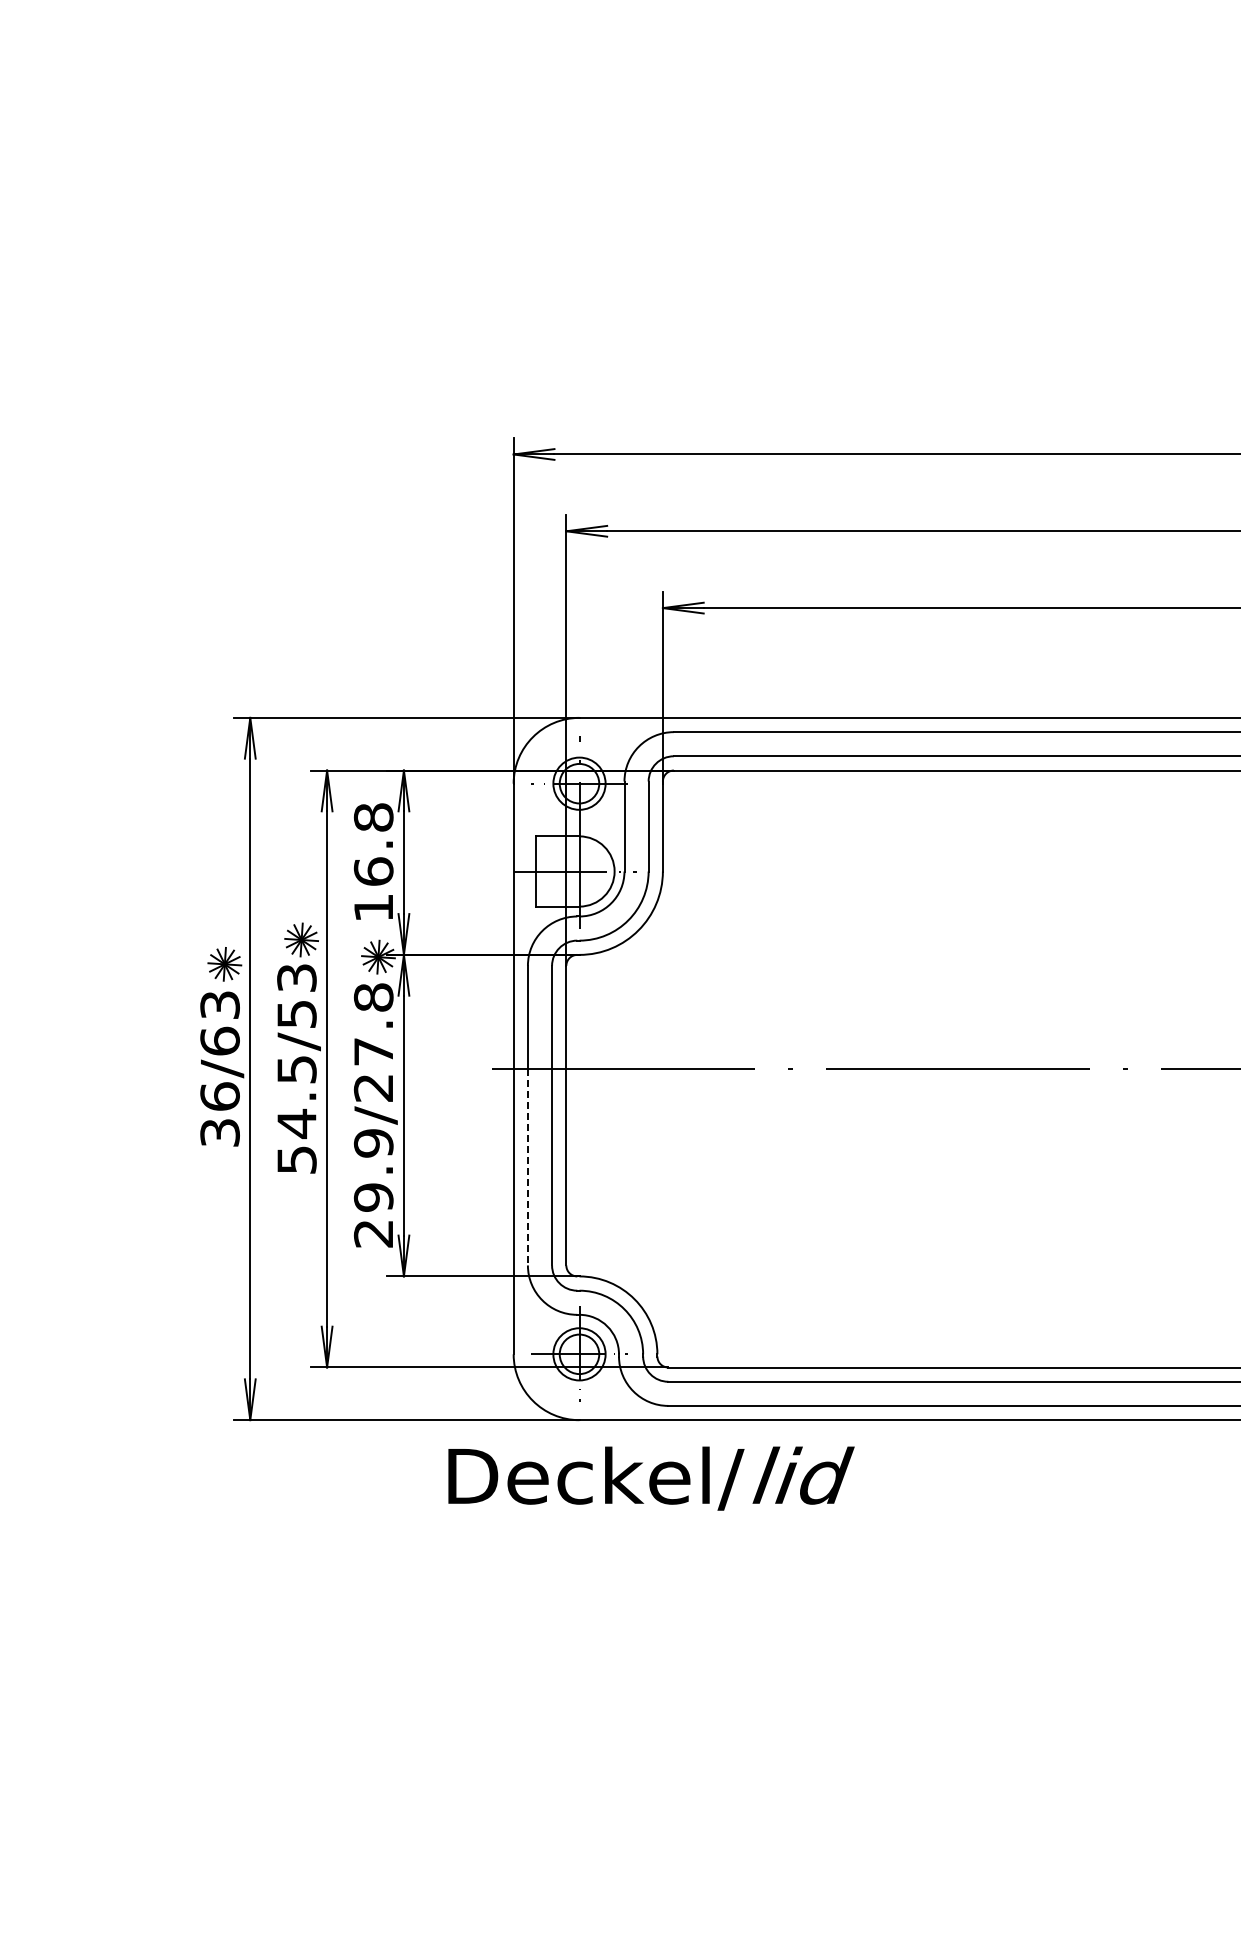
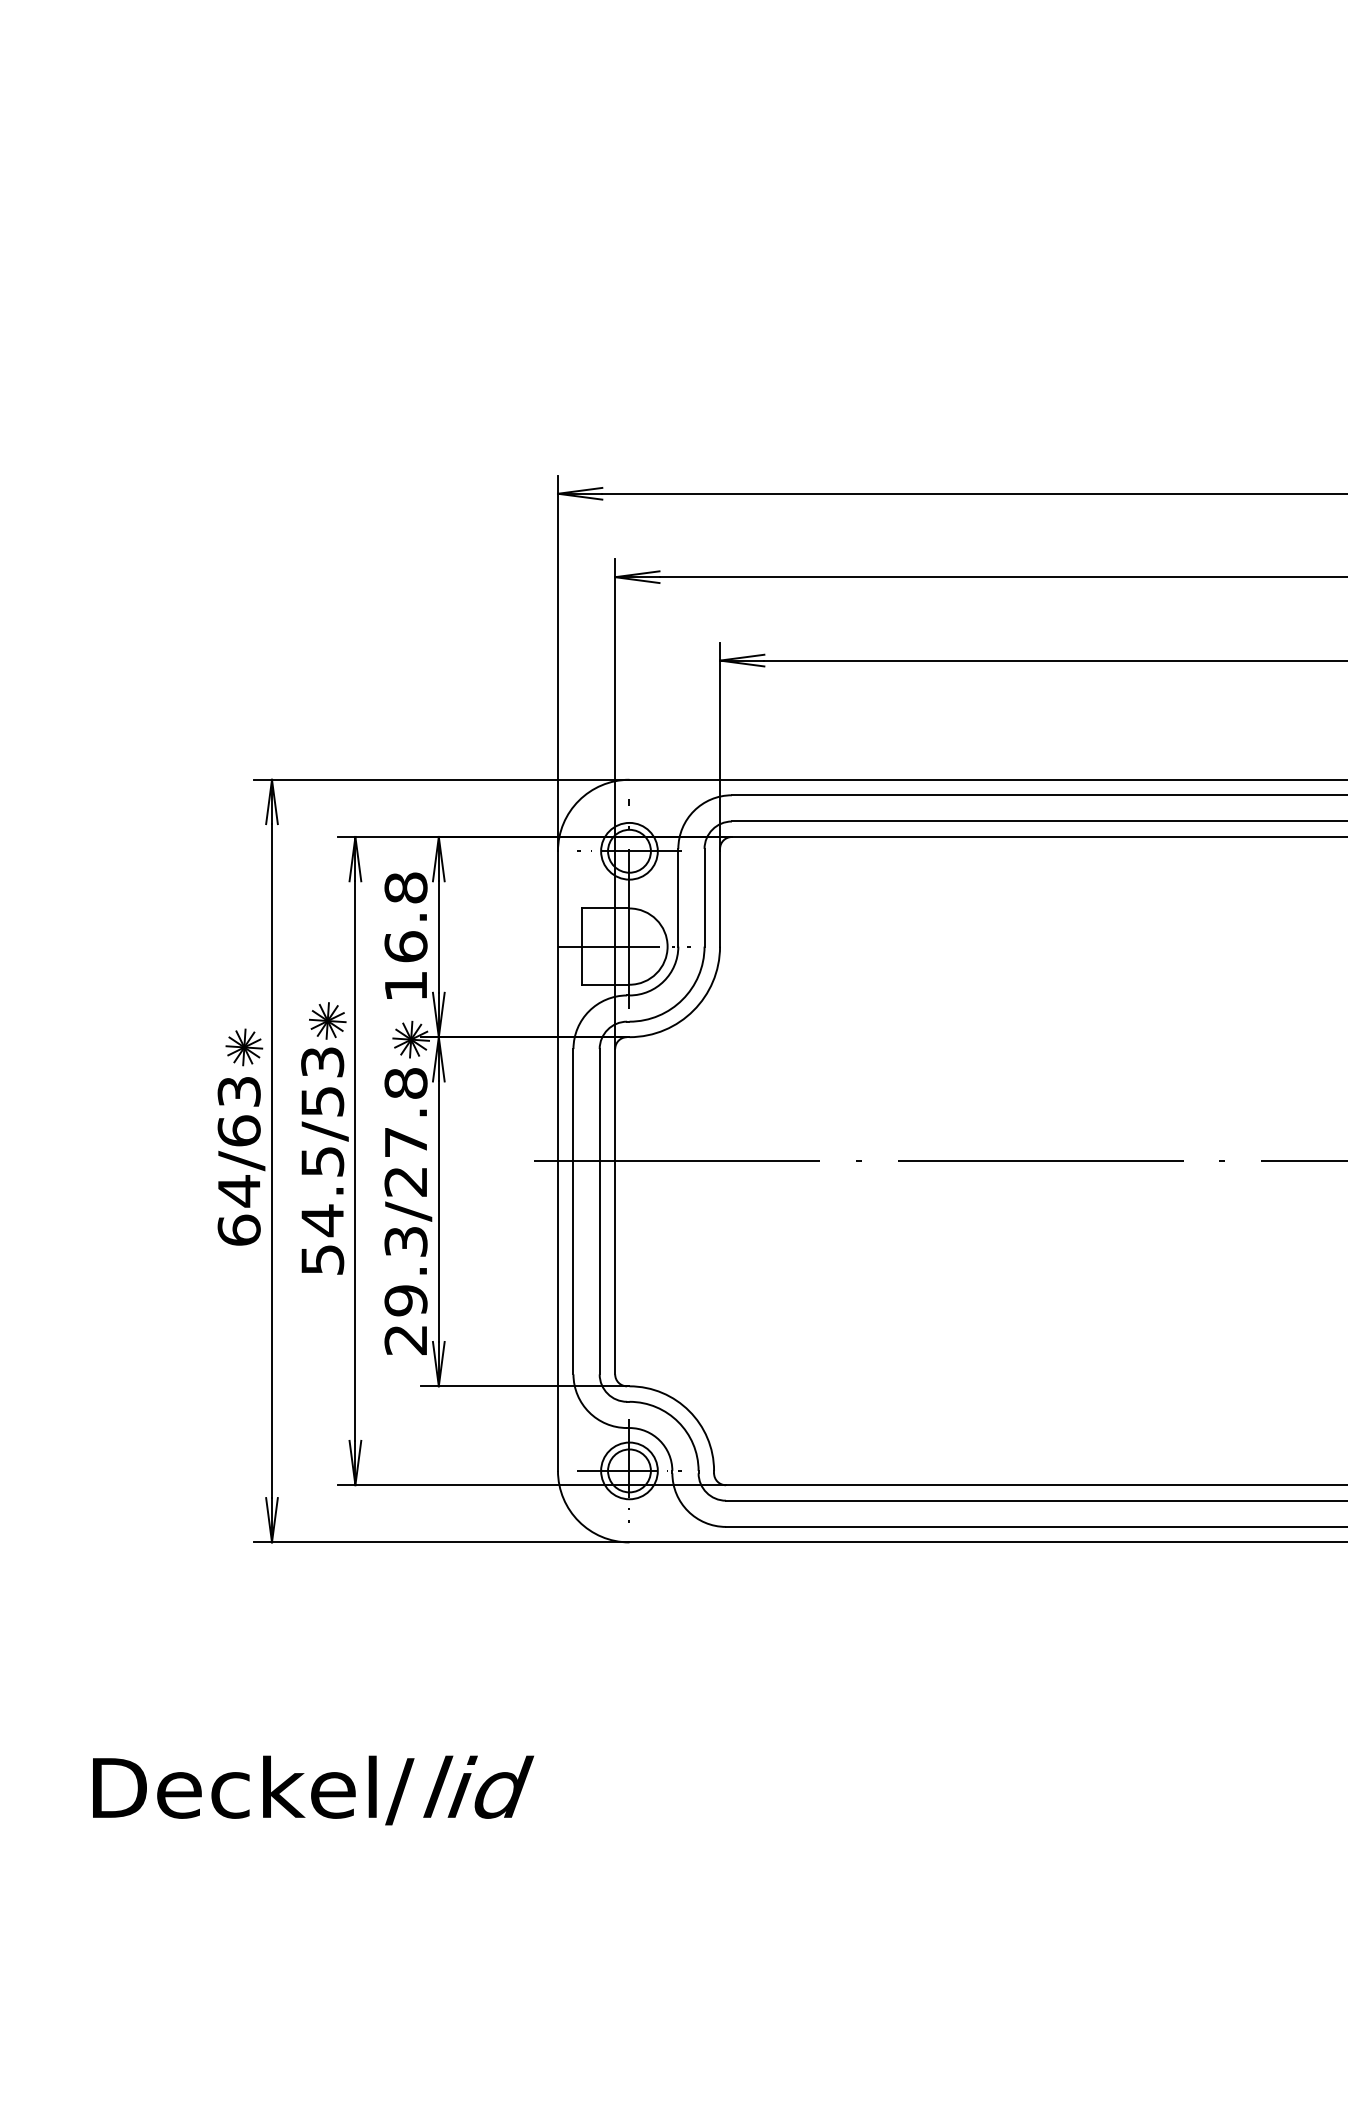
text: (219, 1113) -> (238, 1209), 36/63 -> 64/63
text: (373, 1143) -> (405, 1241), 29.9/27.8 -> 29.3/27.8
line: (527, 1167) -> (573, 1268), dashed -> solid
text: (651, 1478) -> (313, 1790), moved

